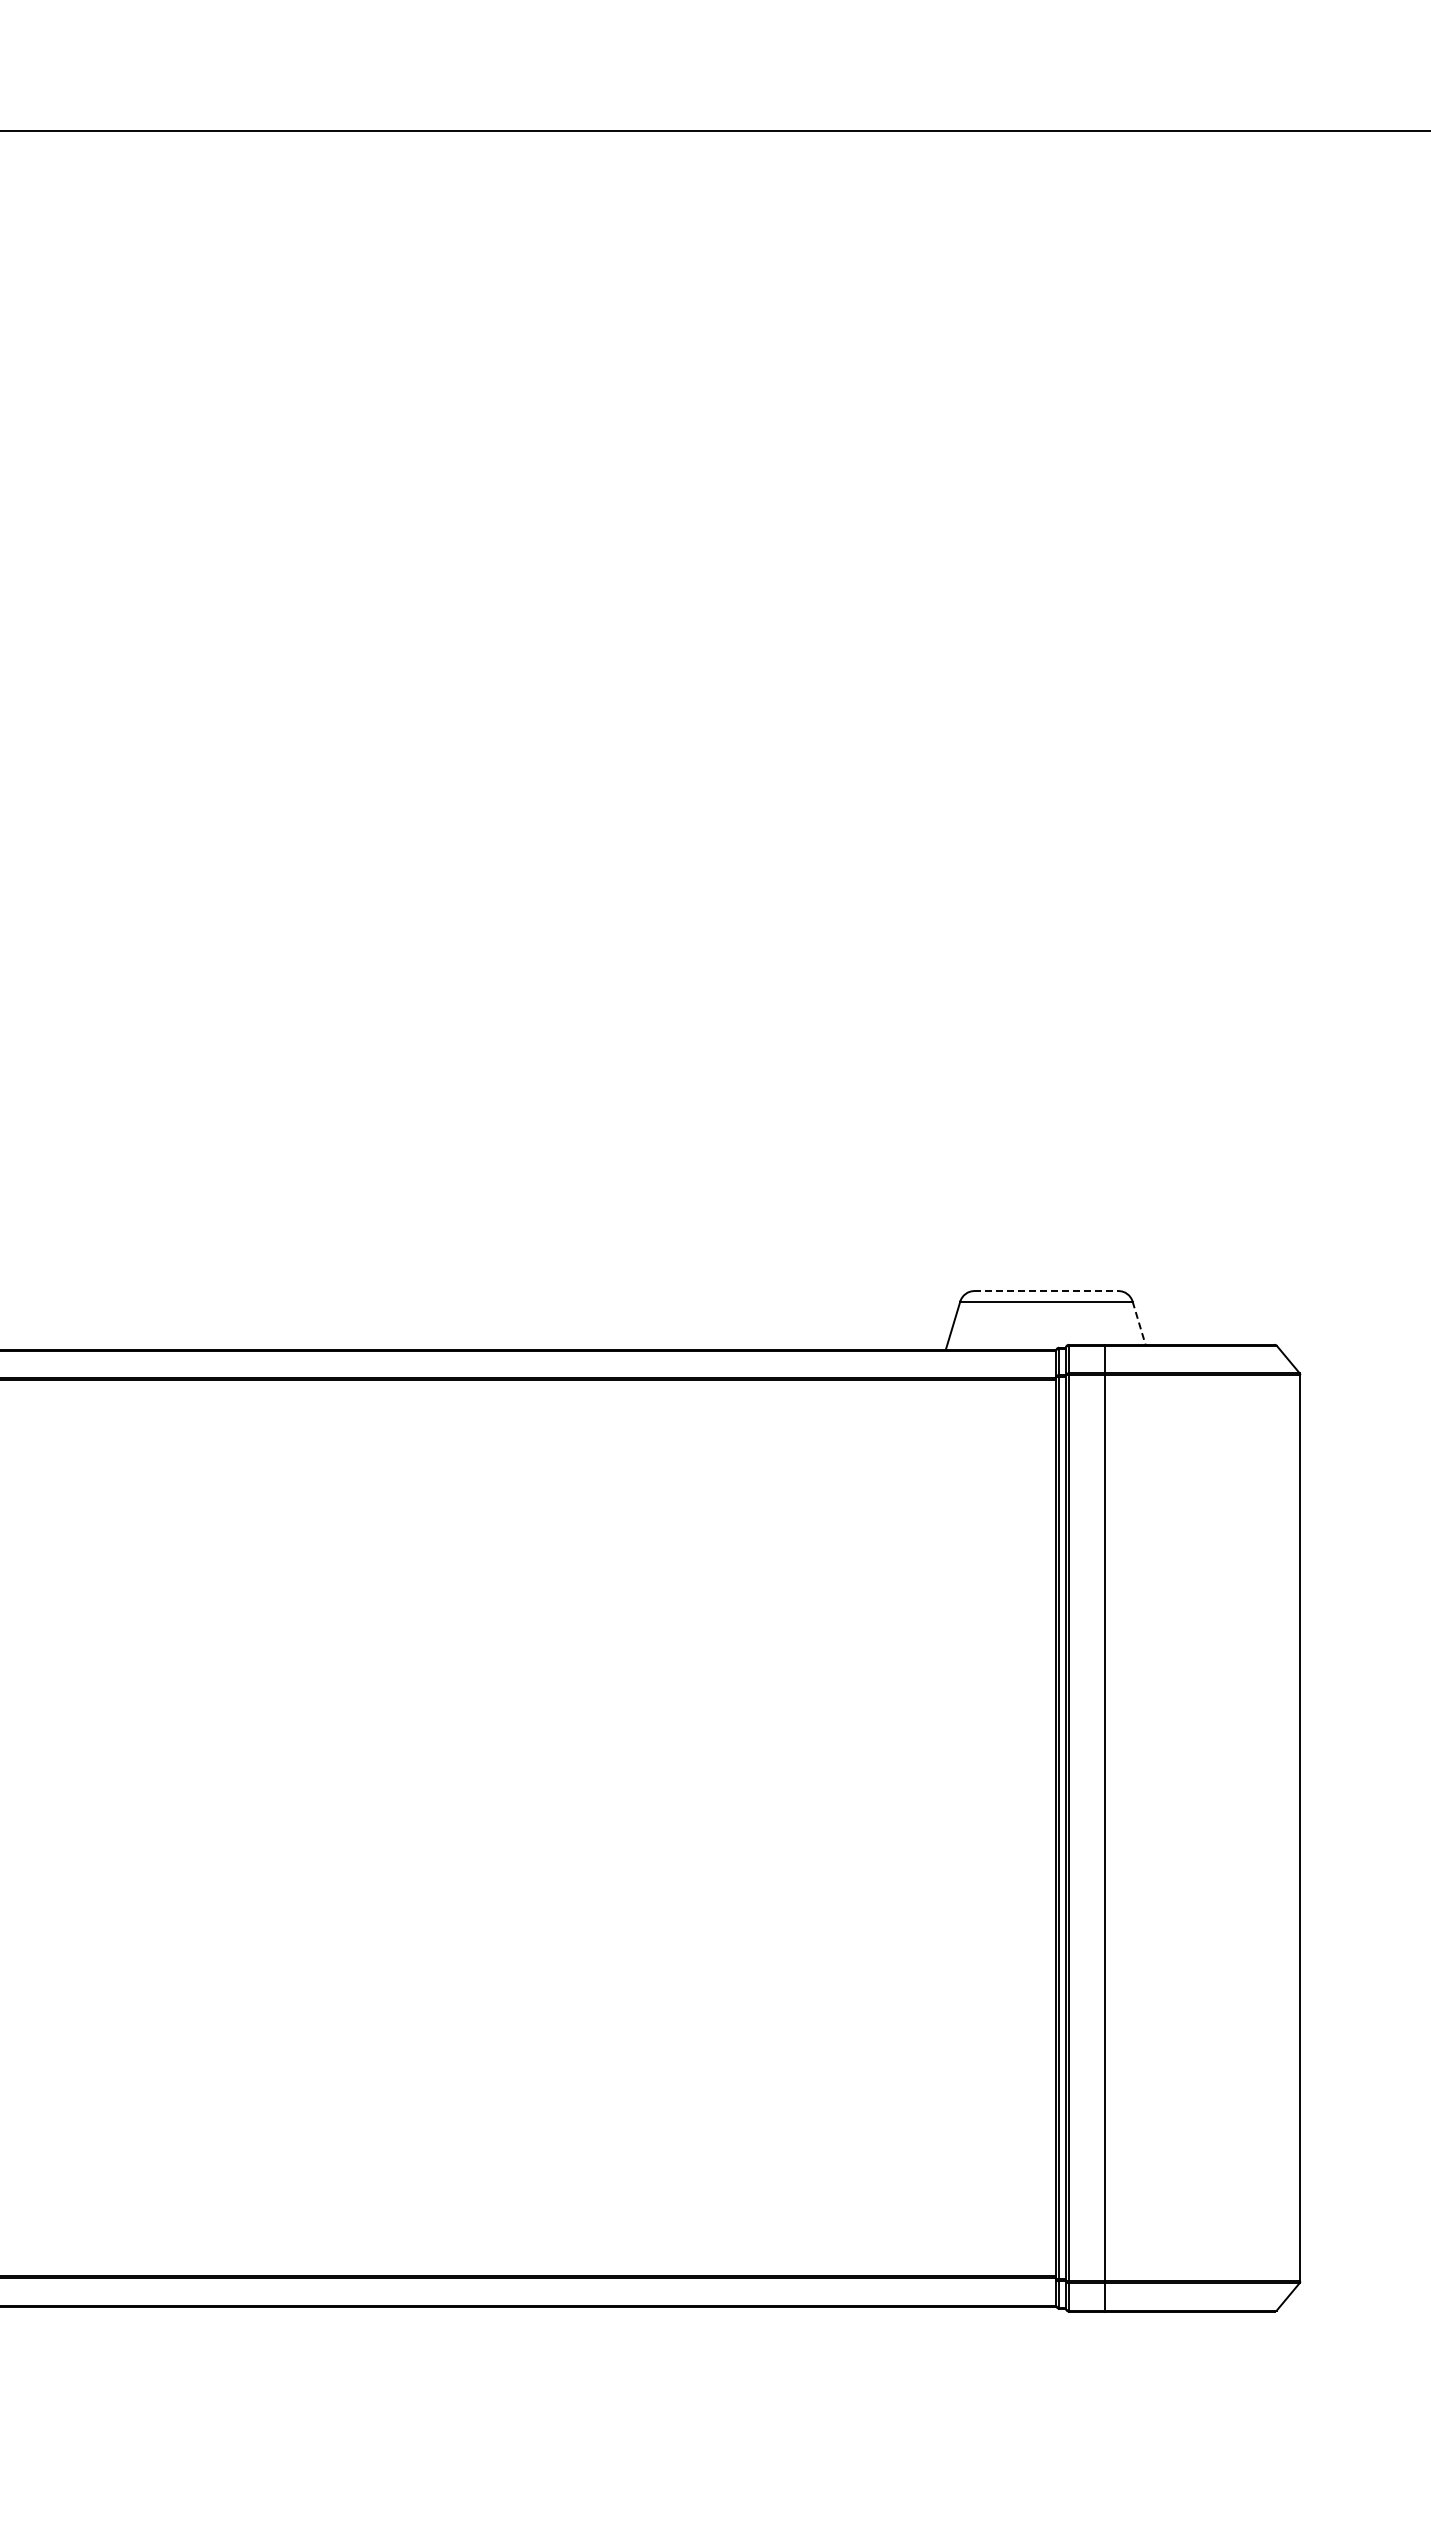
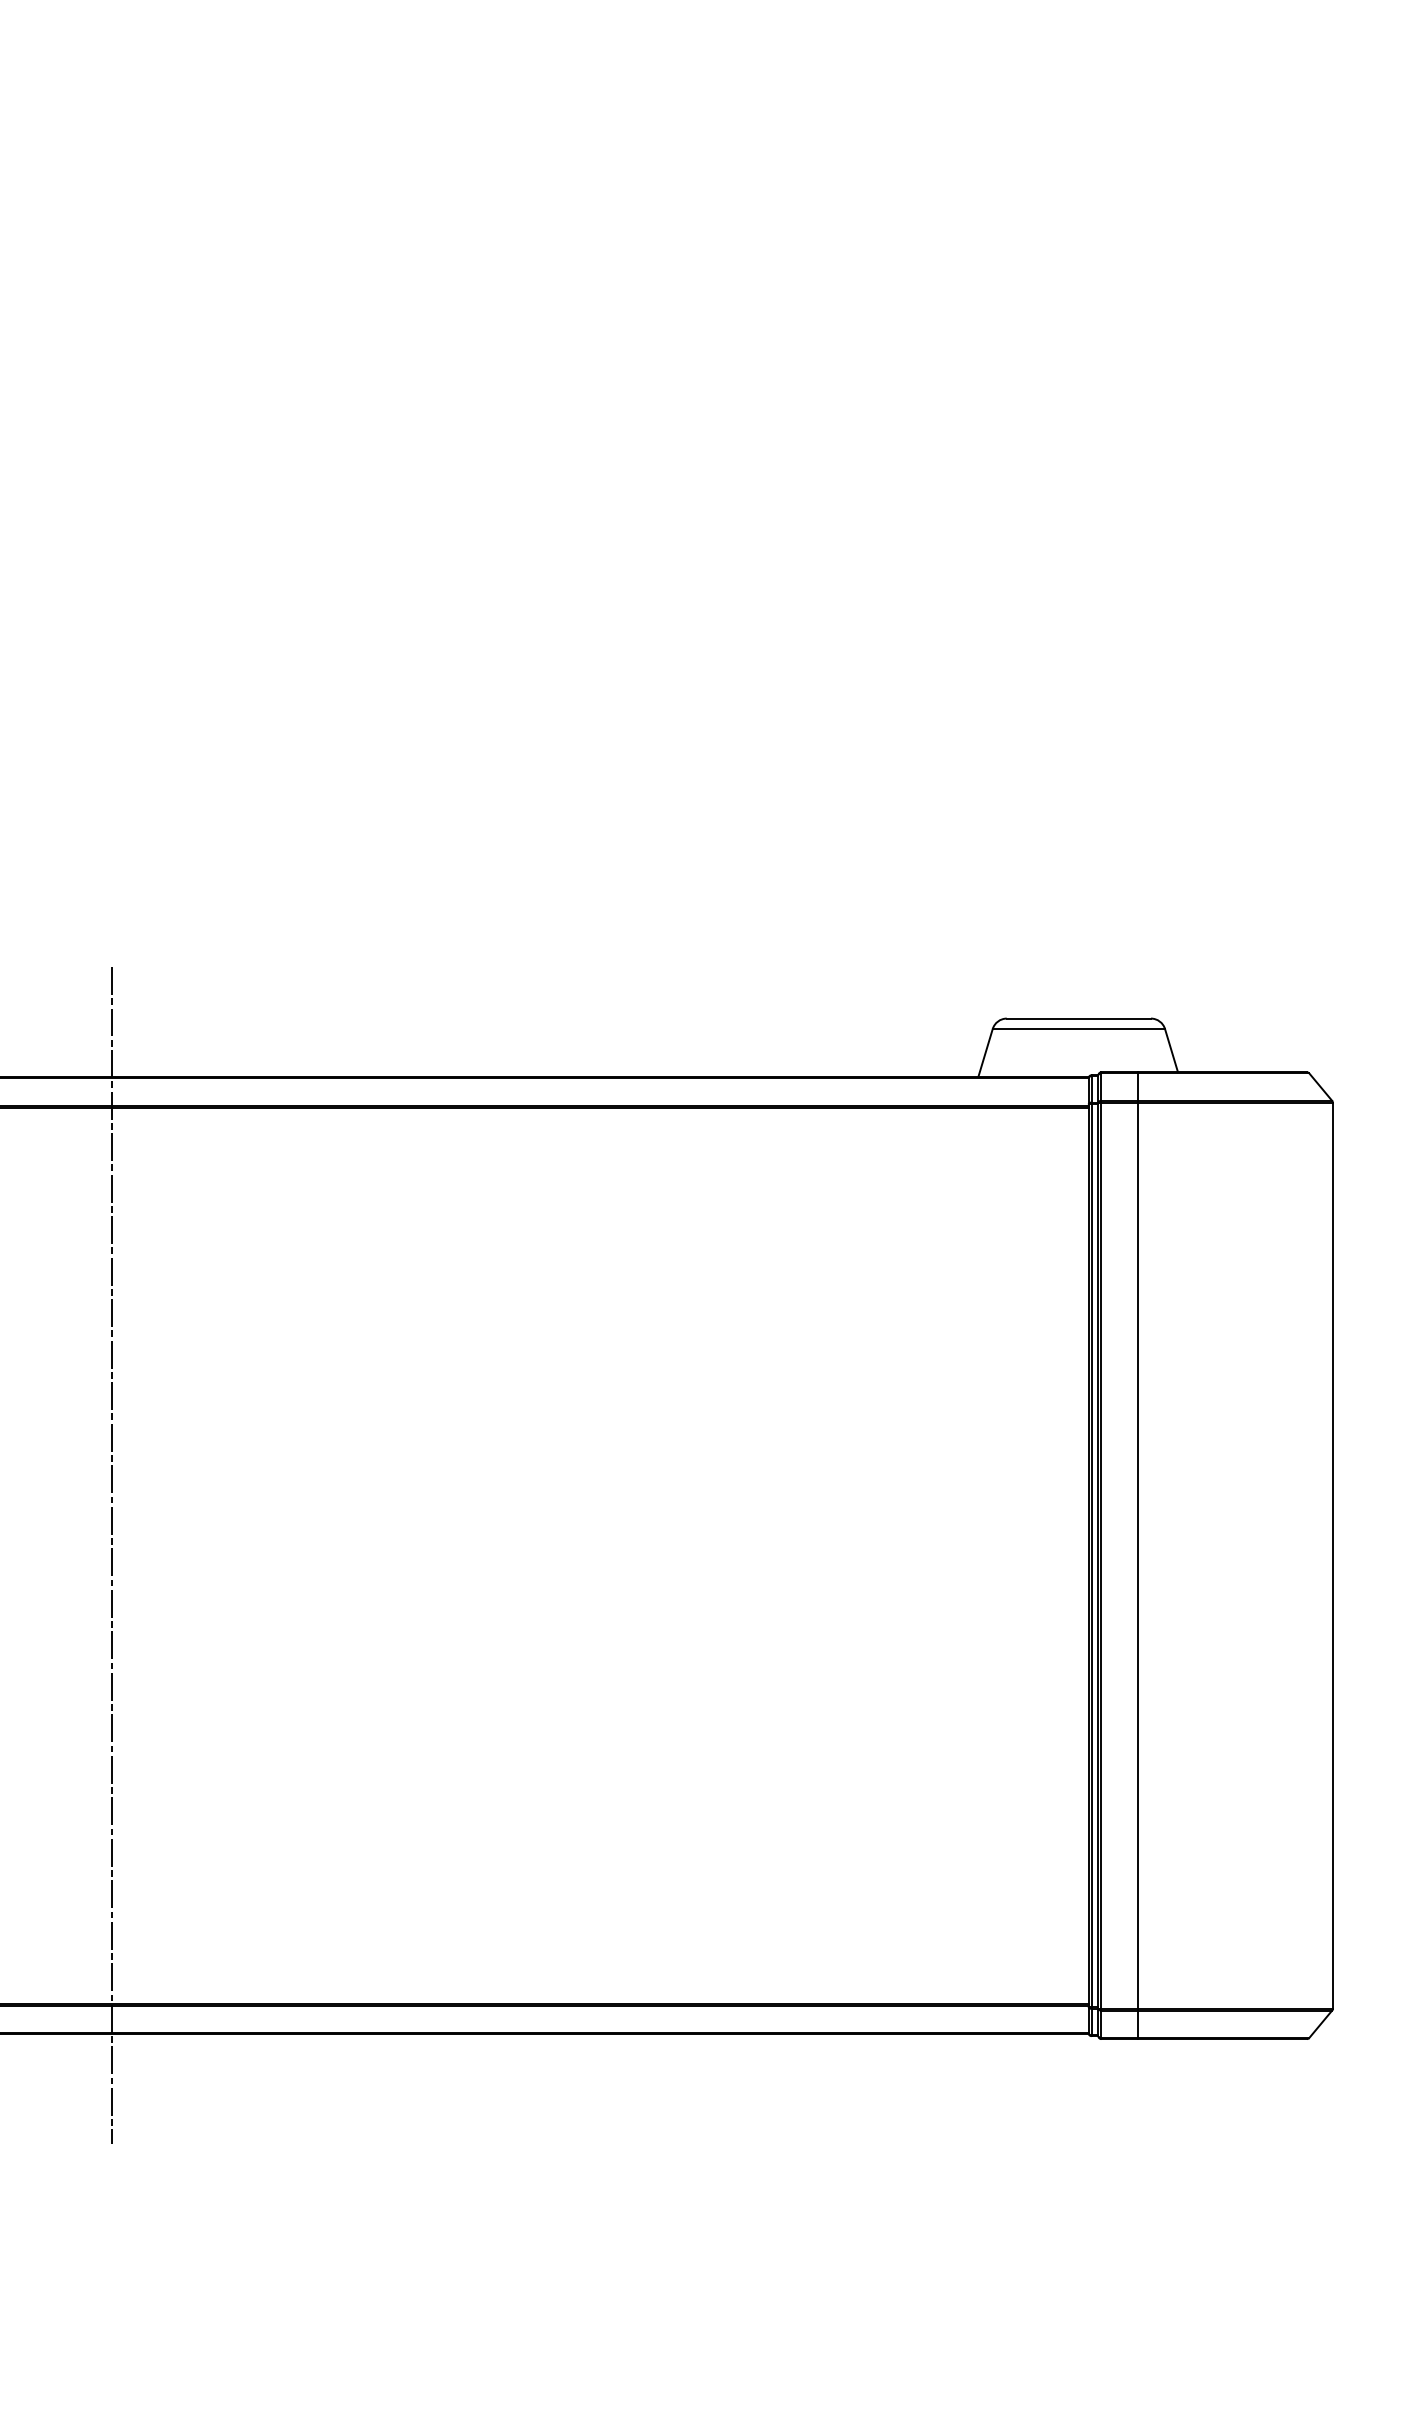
line: (1046, 1291) -> (1078, 1019), dashed -> solid
line: (1139, 1323) -> (1171, 1051), dashed -> solid
line: (79, 1827) -> (111, 1555), added

